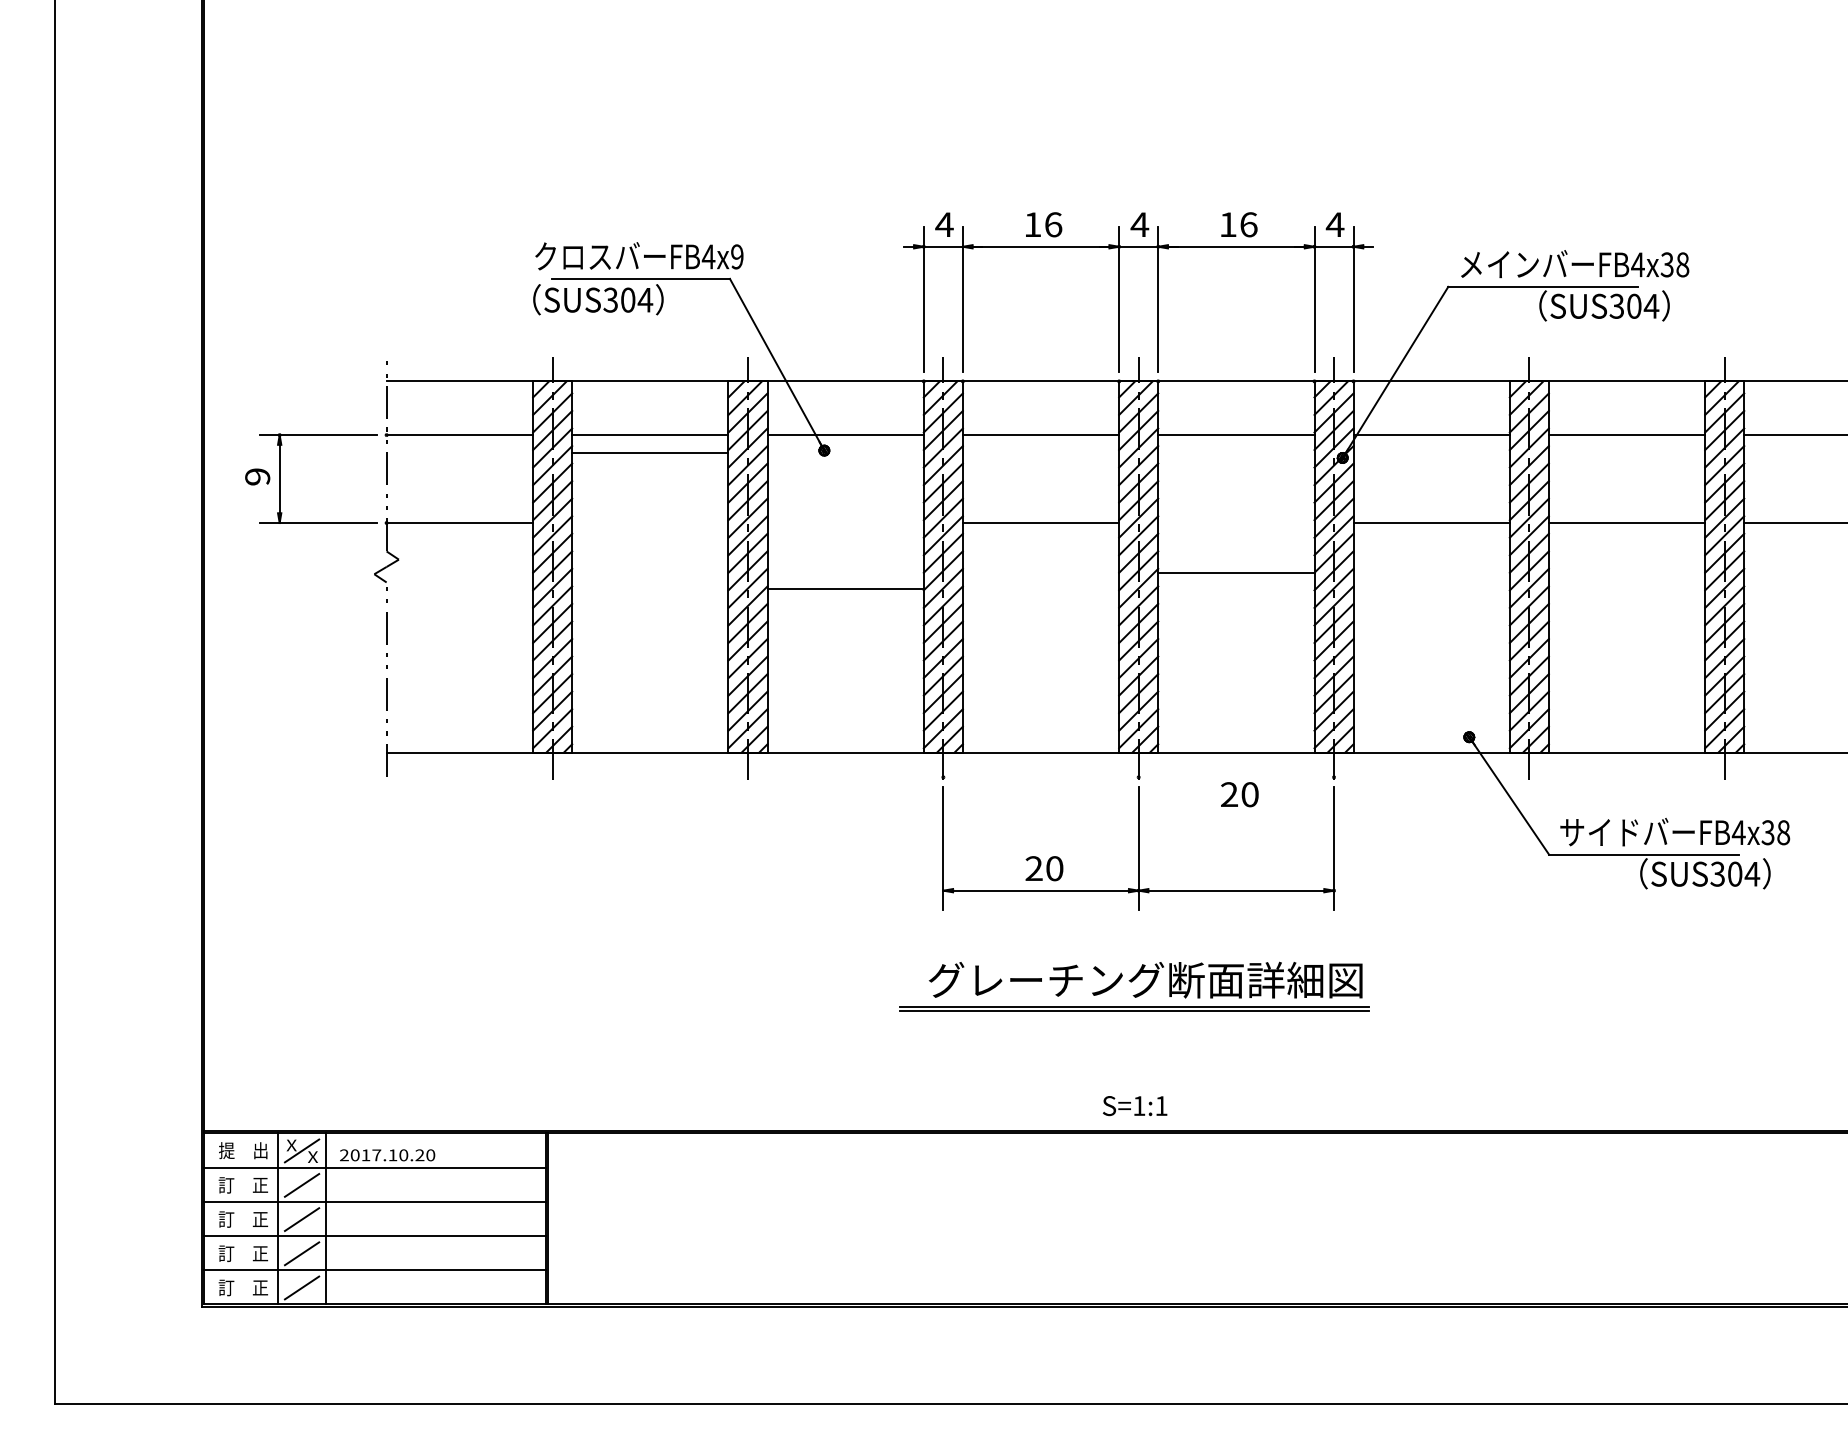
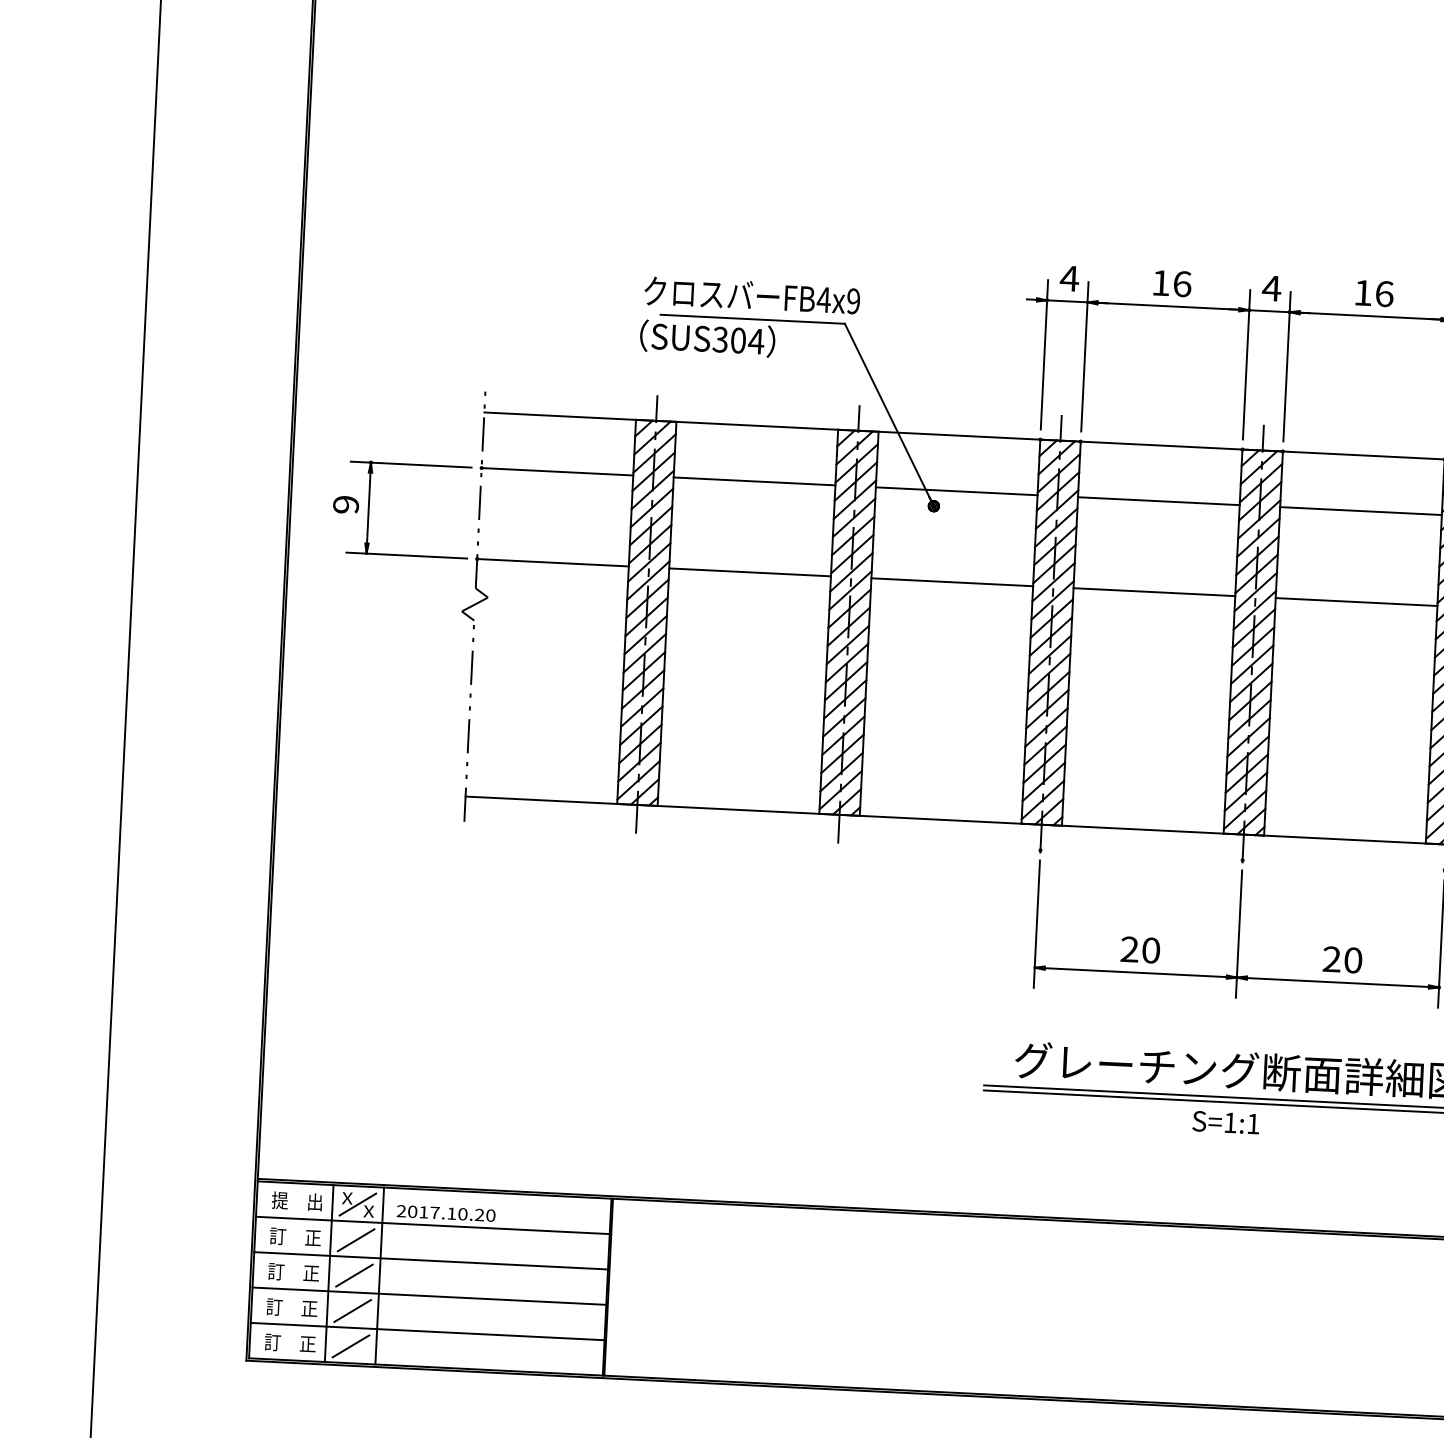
line: (650, 453) -> (750, 572), moved
line: (1236, 573) -> (1356, 602), moved
line: (845, 589) -> (952, 582), moved
text: (1239, 794) -> (1342, 959), moved
text: (1135, 1106) -> (1226, 1123), moved

